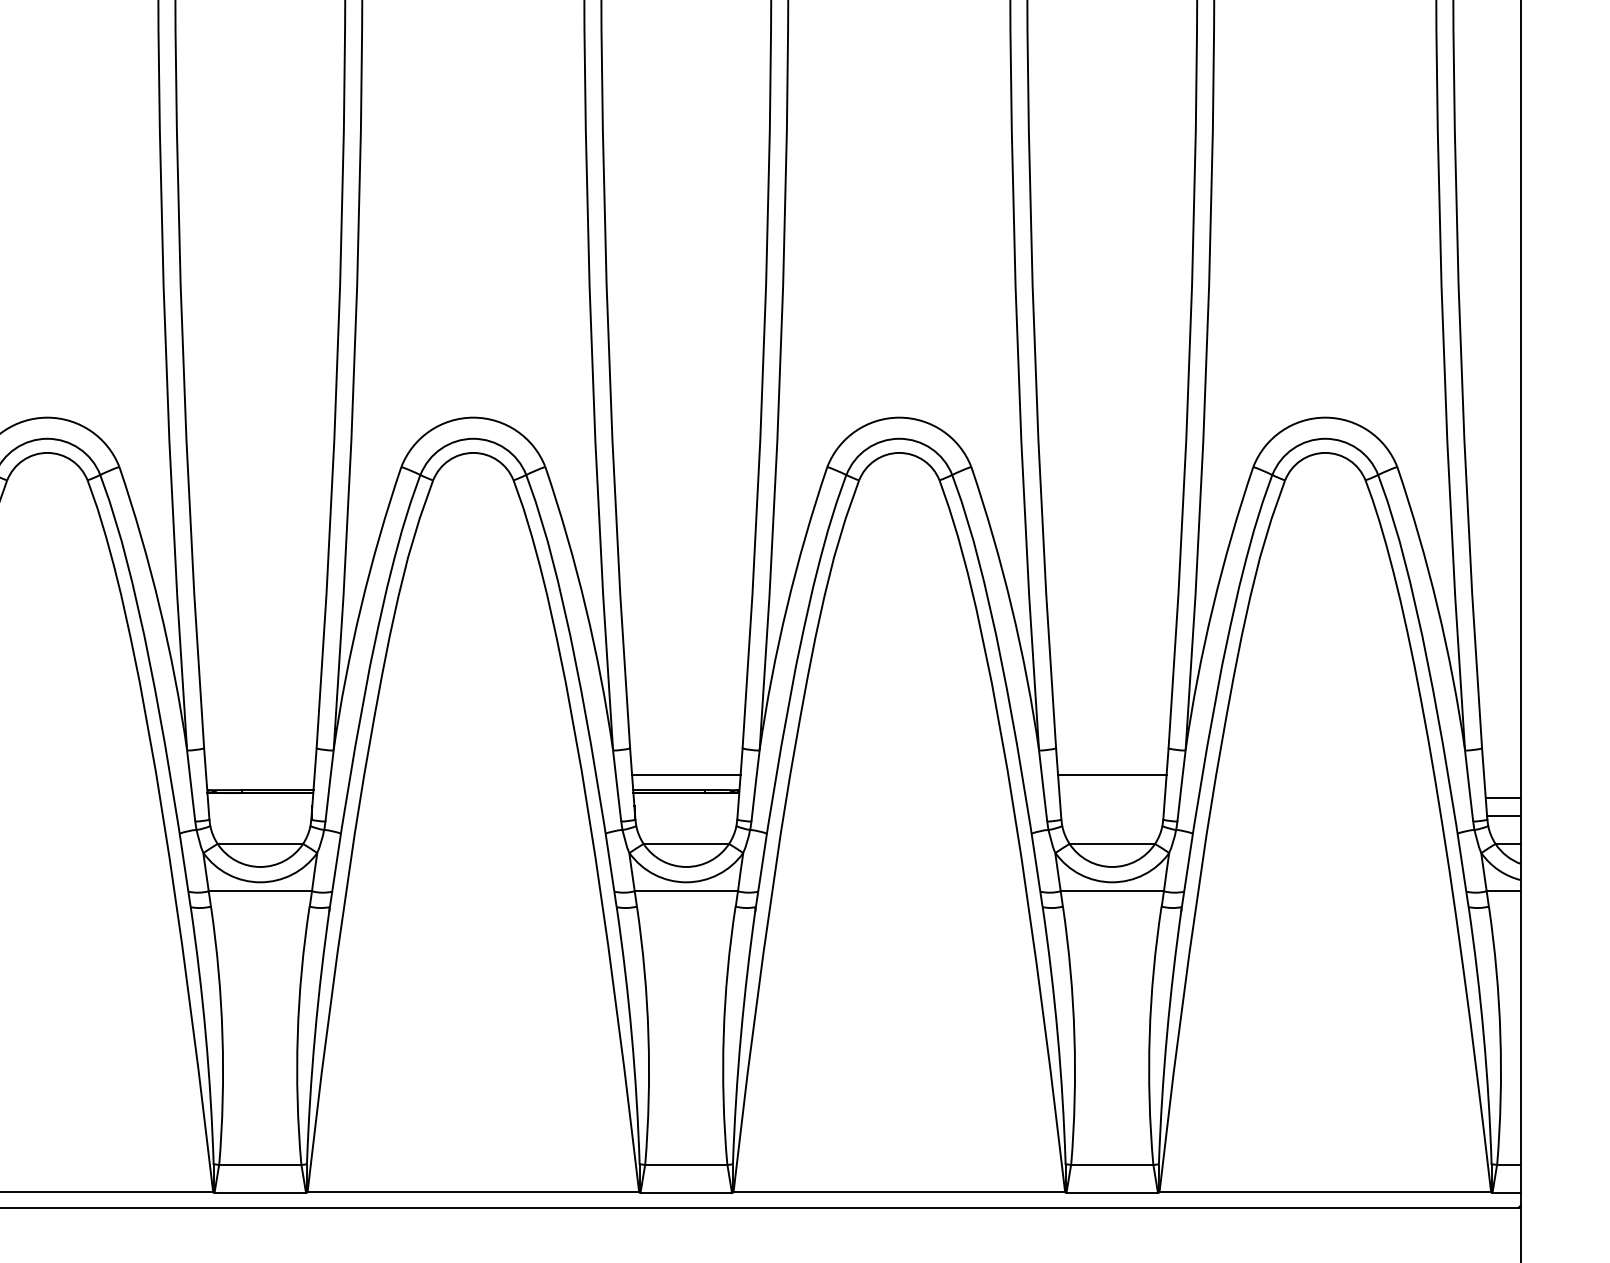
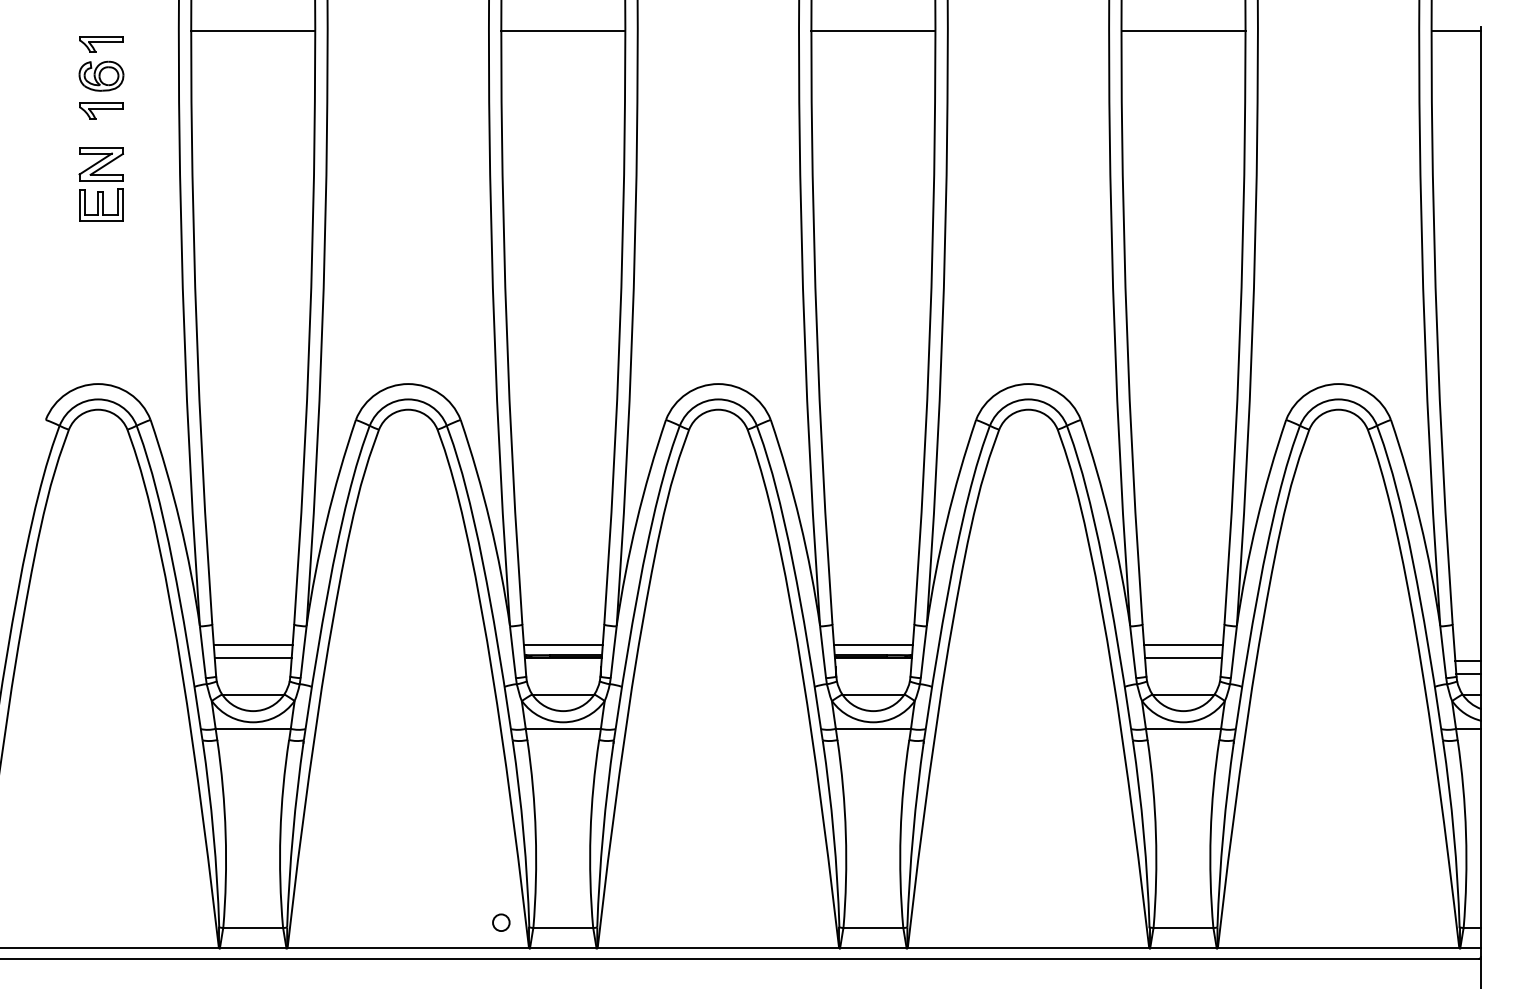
line: (259, 775) -> (562, 644), added
line: (1110, 793) -> (1182, 657), added
circle: (175, 1157) -> (501, 922), added

